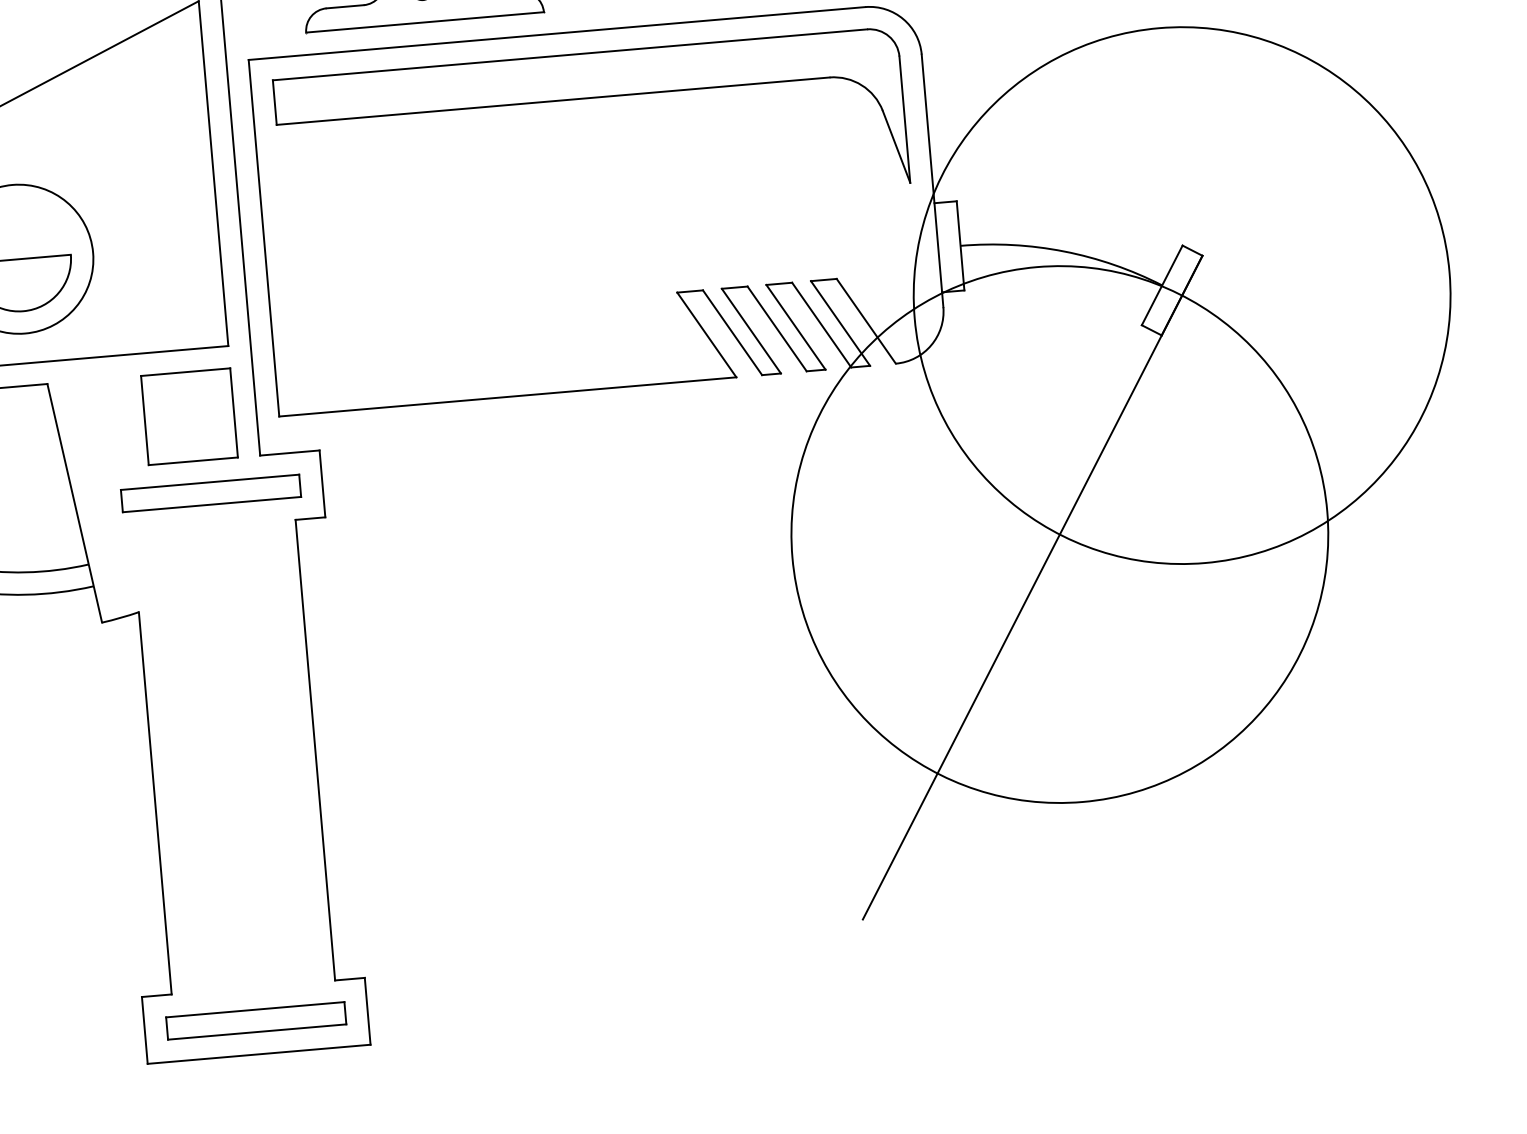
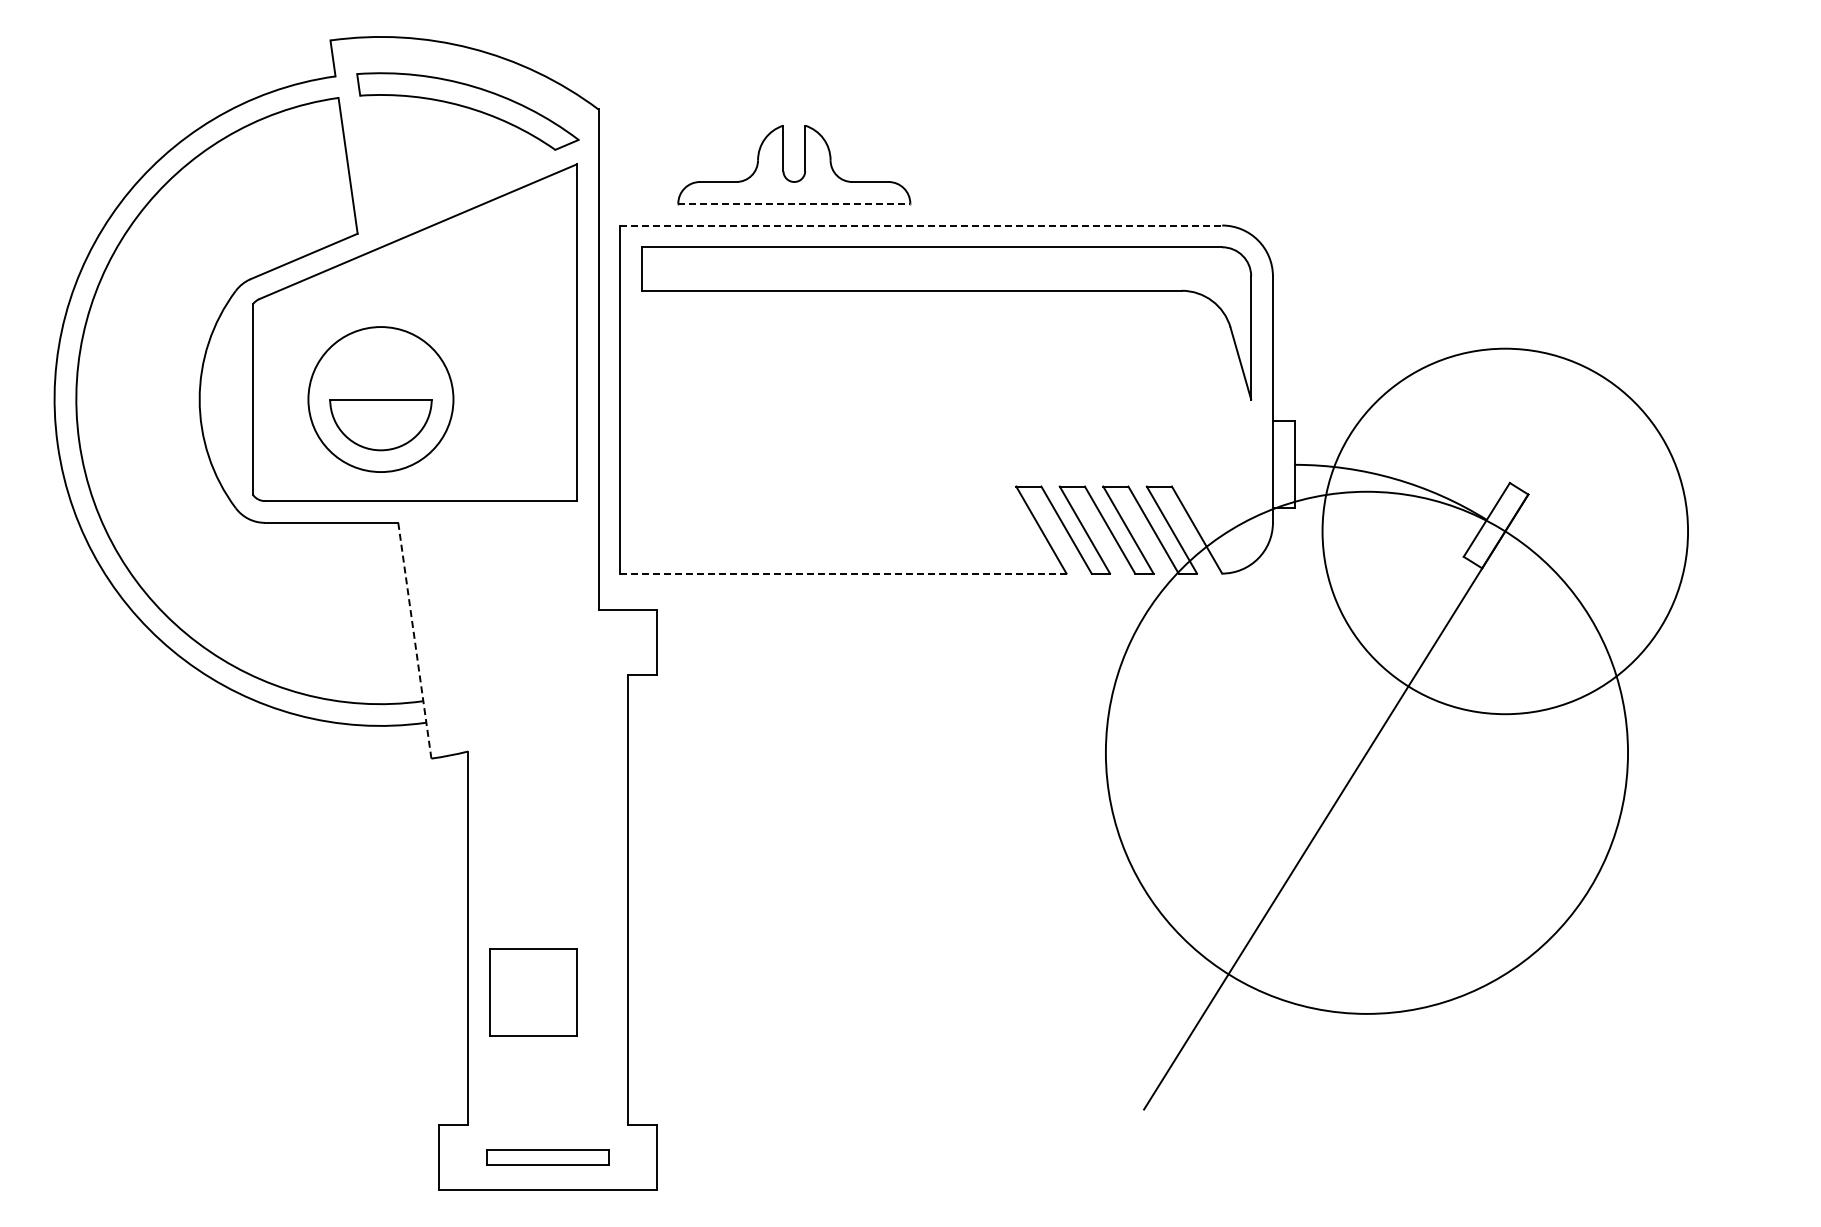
line: (425, 22) -> (794, 203), solid -> dashed
line: (557, 33) -> (921, 225), solid -> dashed
circle: (1182, 295) -> (1505, 531), size x0.7
line: (507, 396) -> (843, 573), solid -> dashed
part: (189, 416) -> (533, 992), moved
part: (210, 493) -> (547, 642), removed
line: (74, 503) -> (414, 640), solid -> dashed
part: (256, 1021) -> (547, 1157), size x0.7

